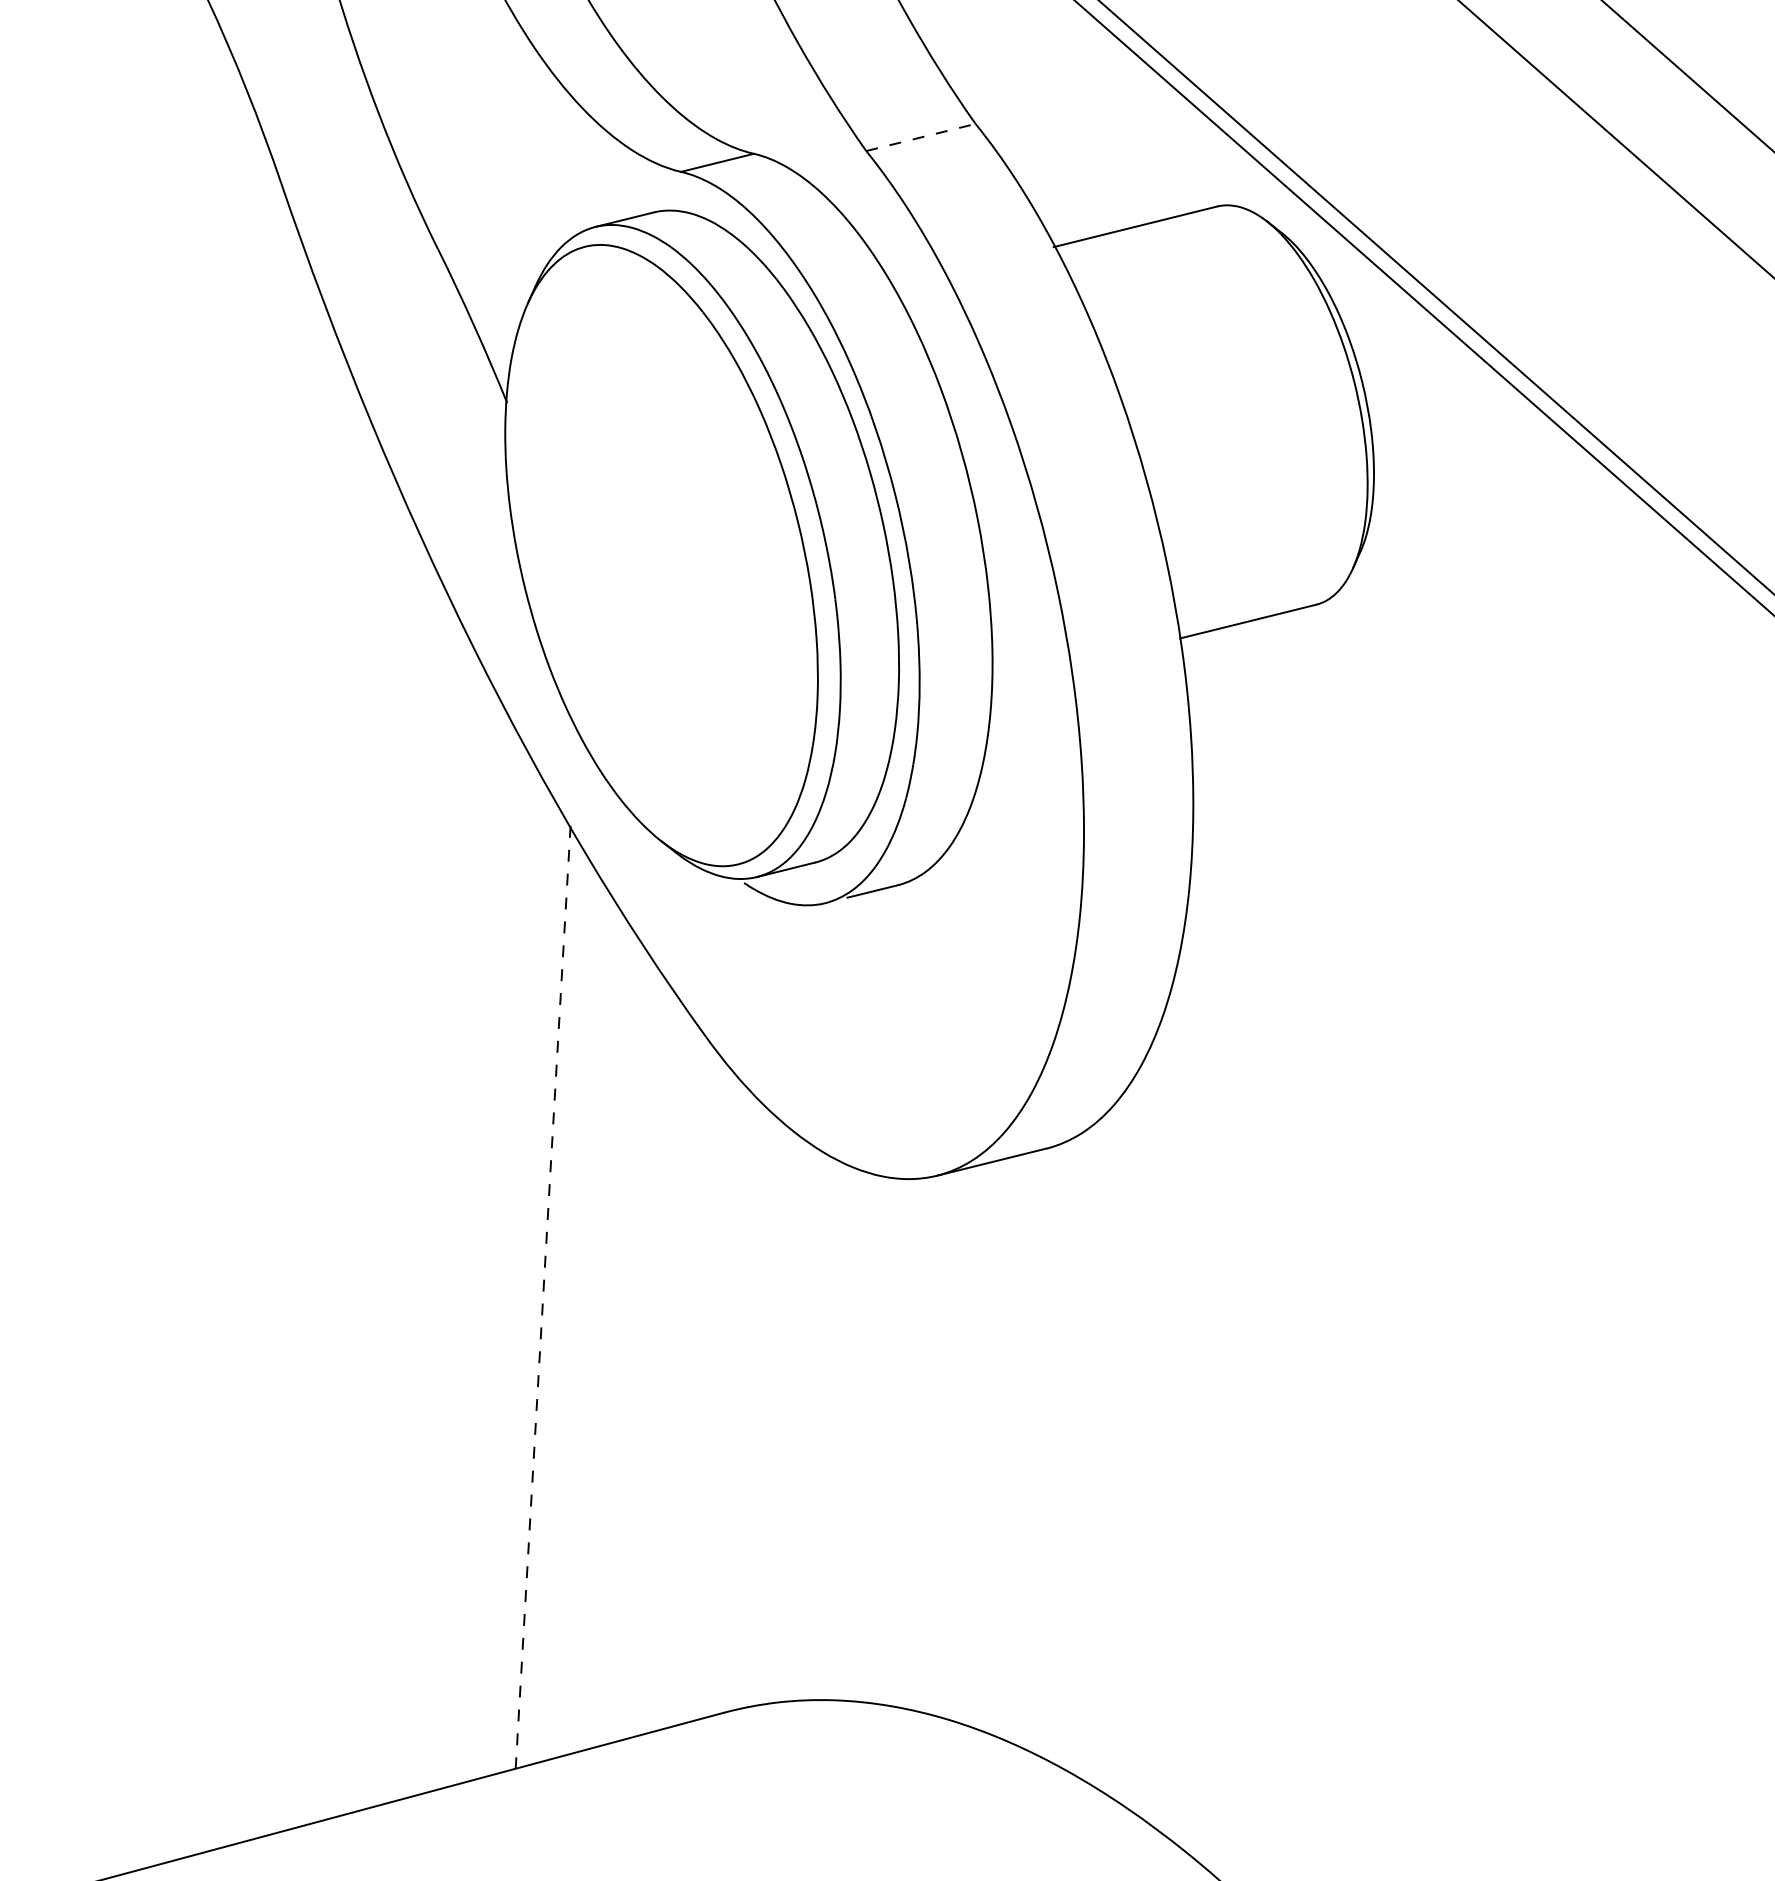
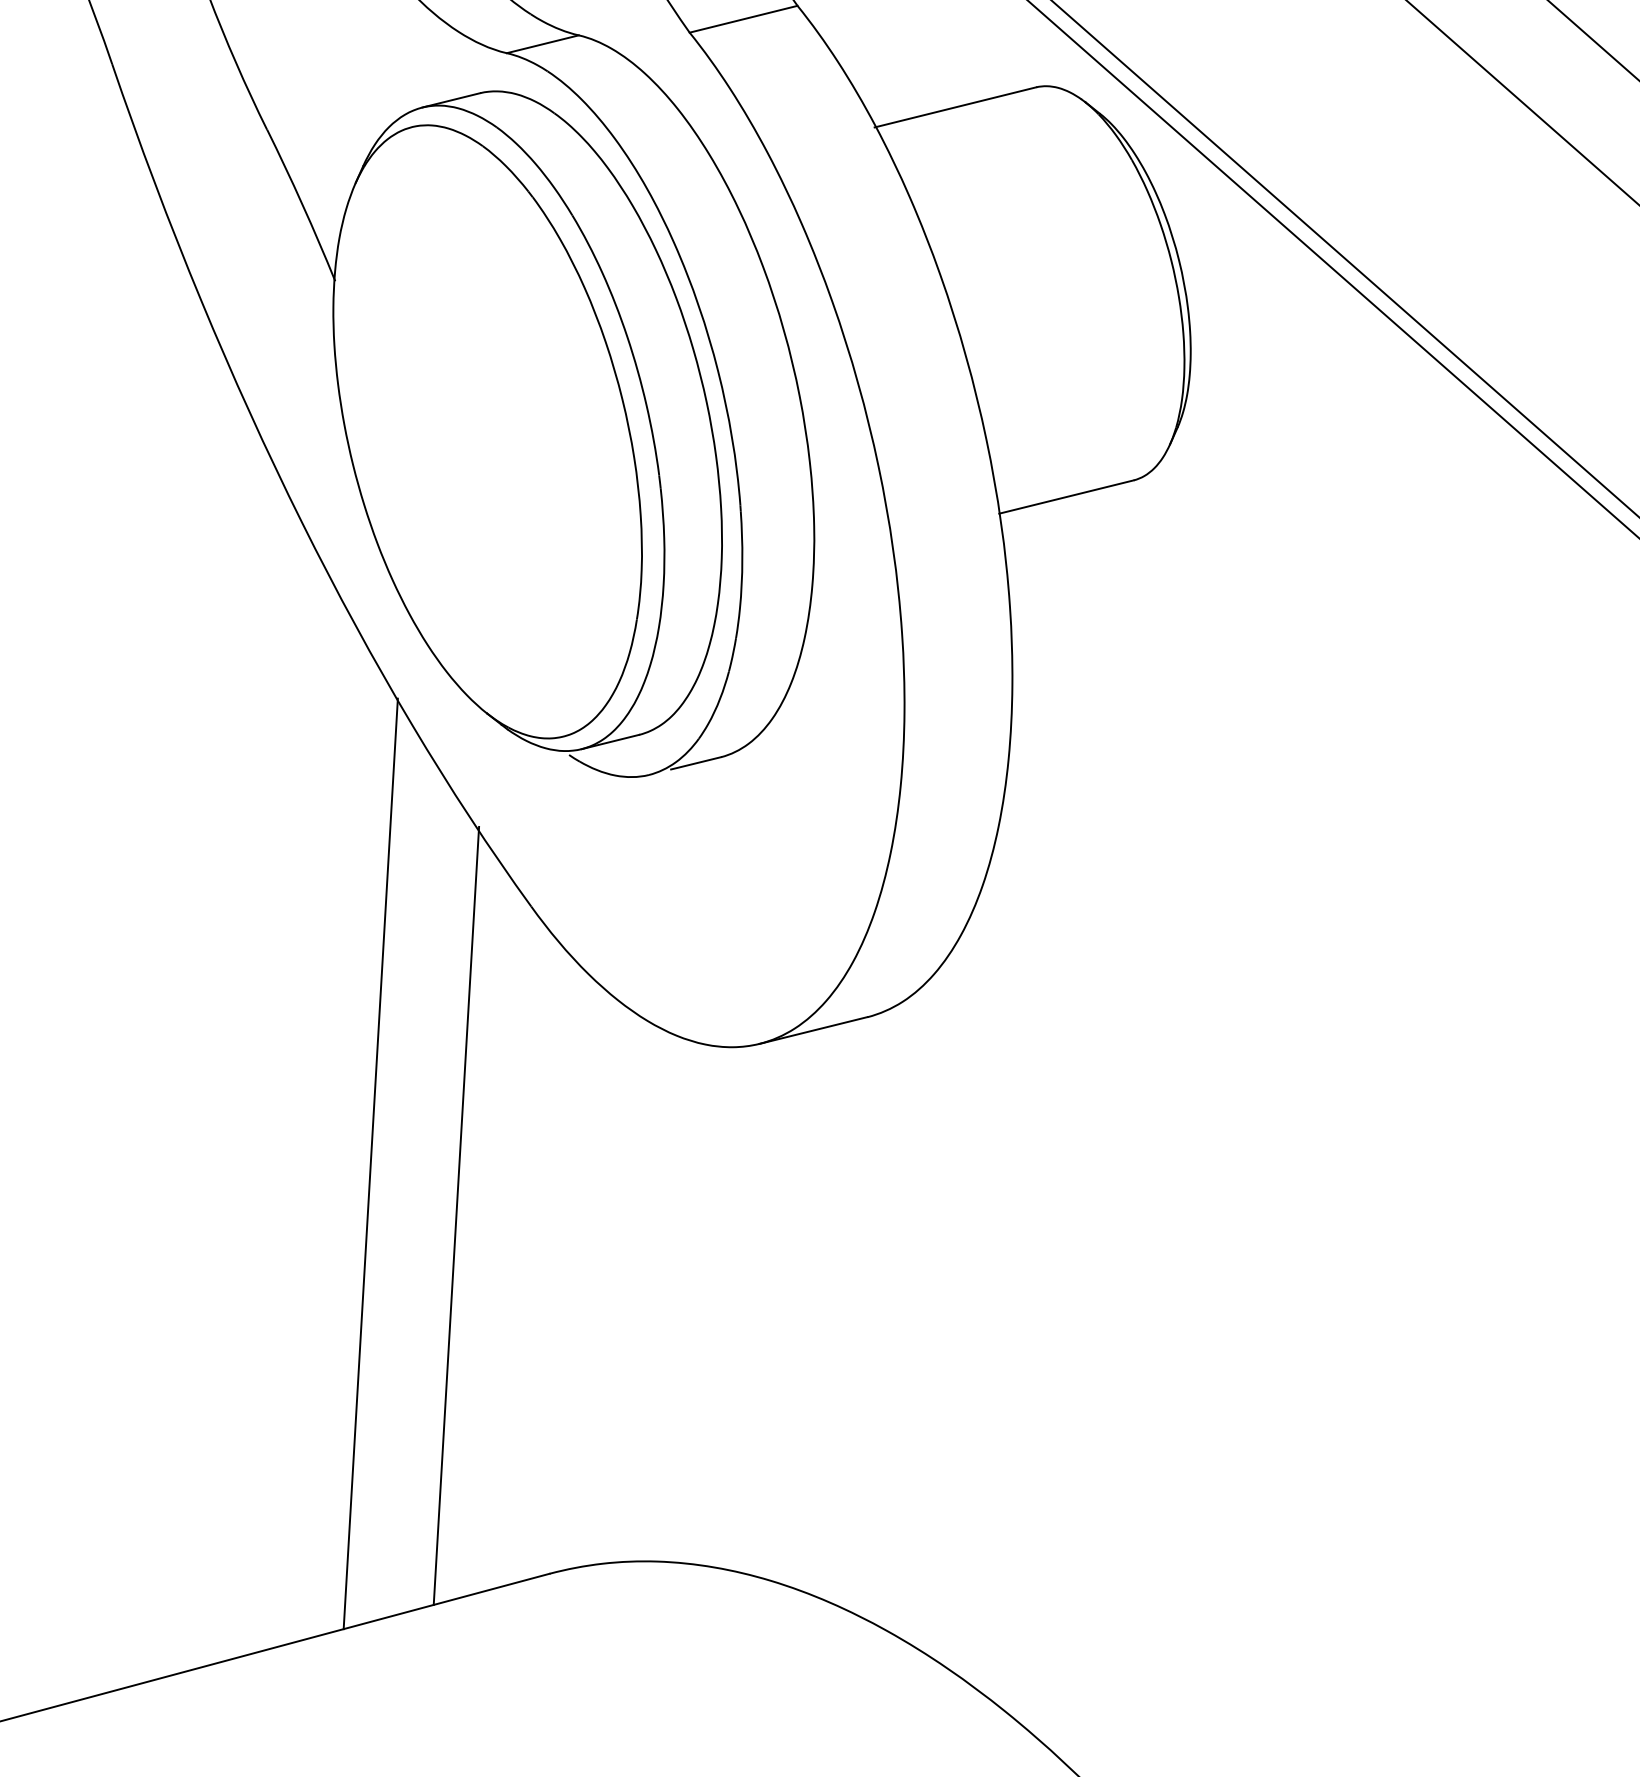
line: (921, 137) -> (744, 19), dashed -> solid
line: (543, 1297) -> (371, 1164), dashed -> solid
line: (629, 1349) -> (455, 1215), added

